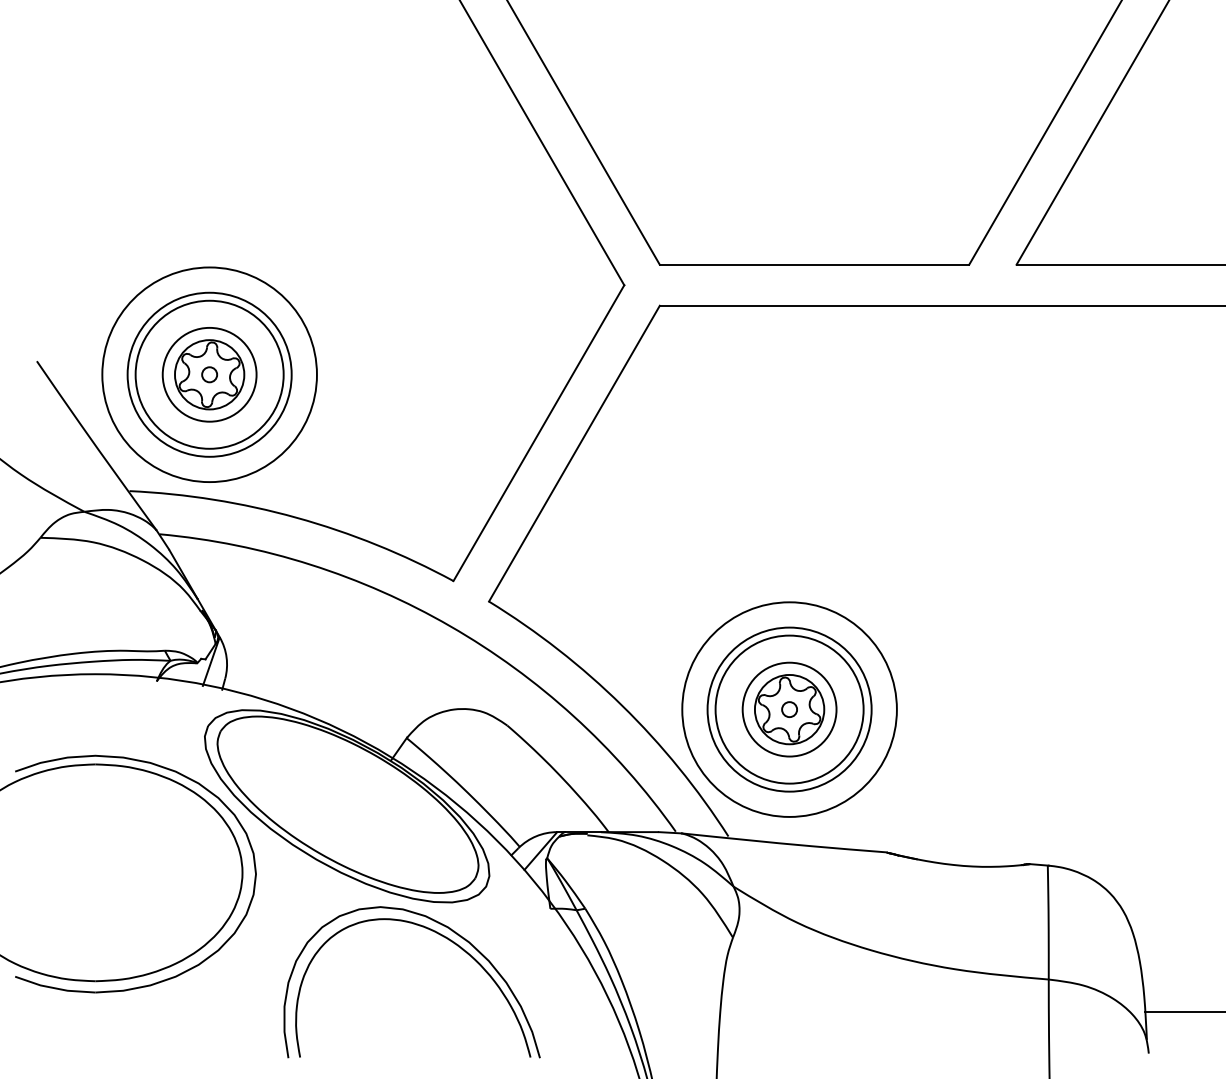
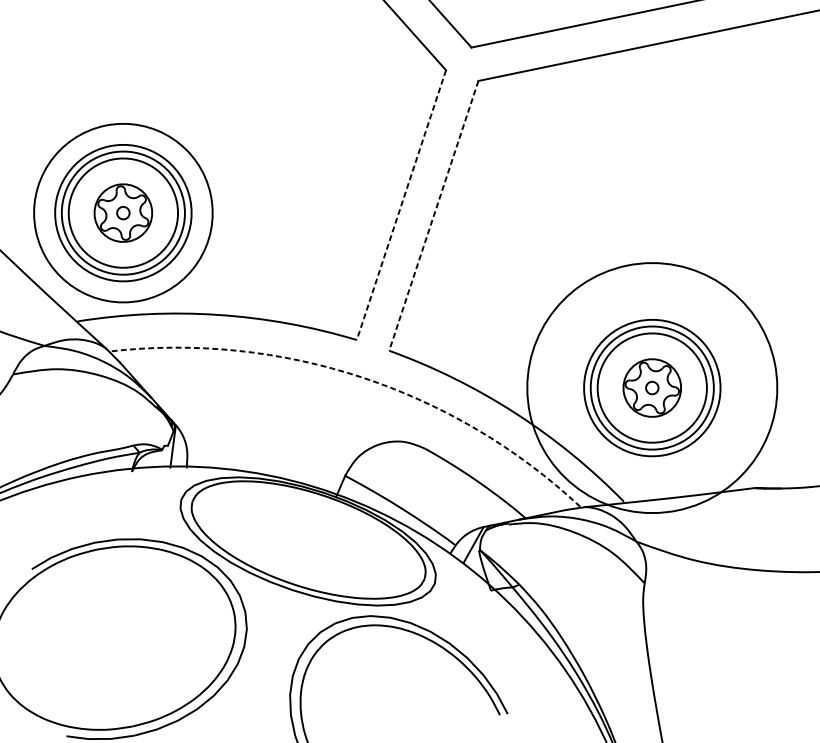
circle: (209, 374) -> (123, 212), size x1.4
line: (538, 433) -> (401, 205), solid -> dashed
line: (574, 453) -> (433, 215), solid -> dashed
arc: (450, 626) -> (362, 377), solid -> dashed
circle: (789, 709) -> (652, 387), size x1.4
circle: (789, 709) -> (652, 387), size x1.4

